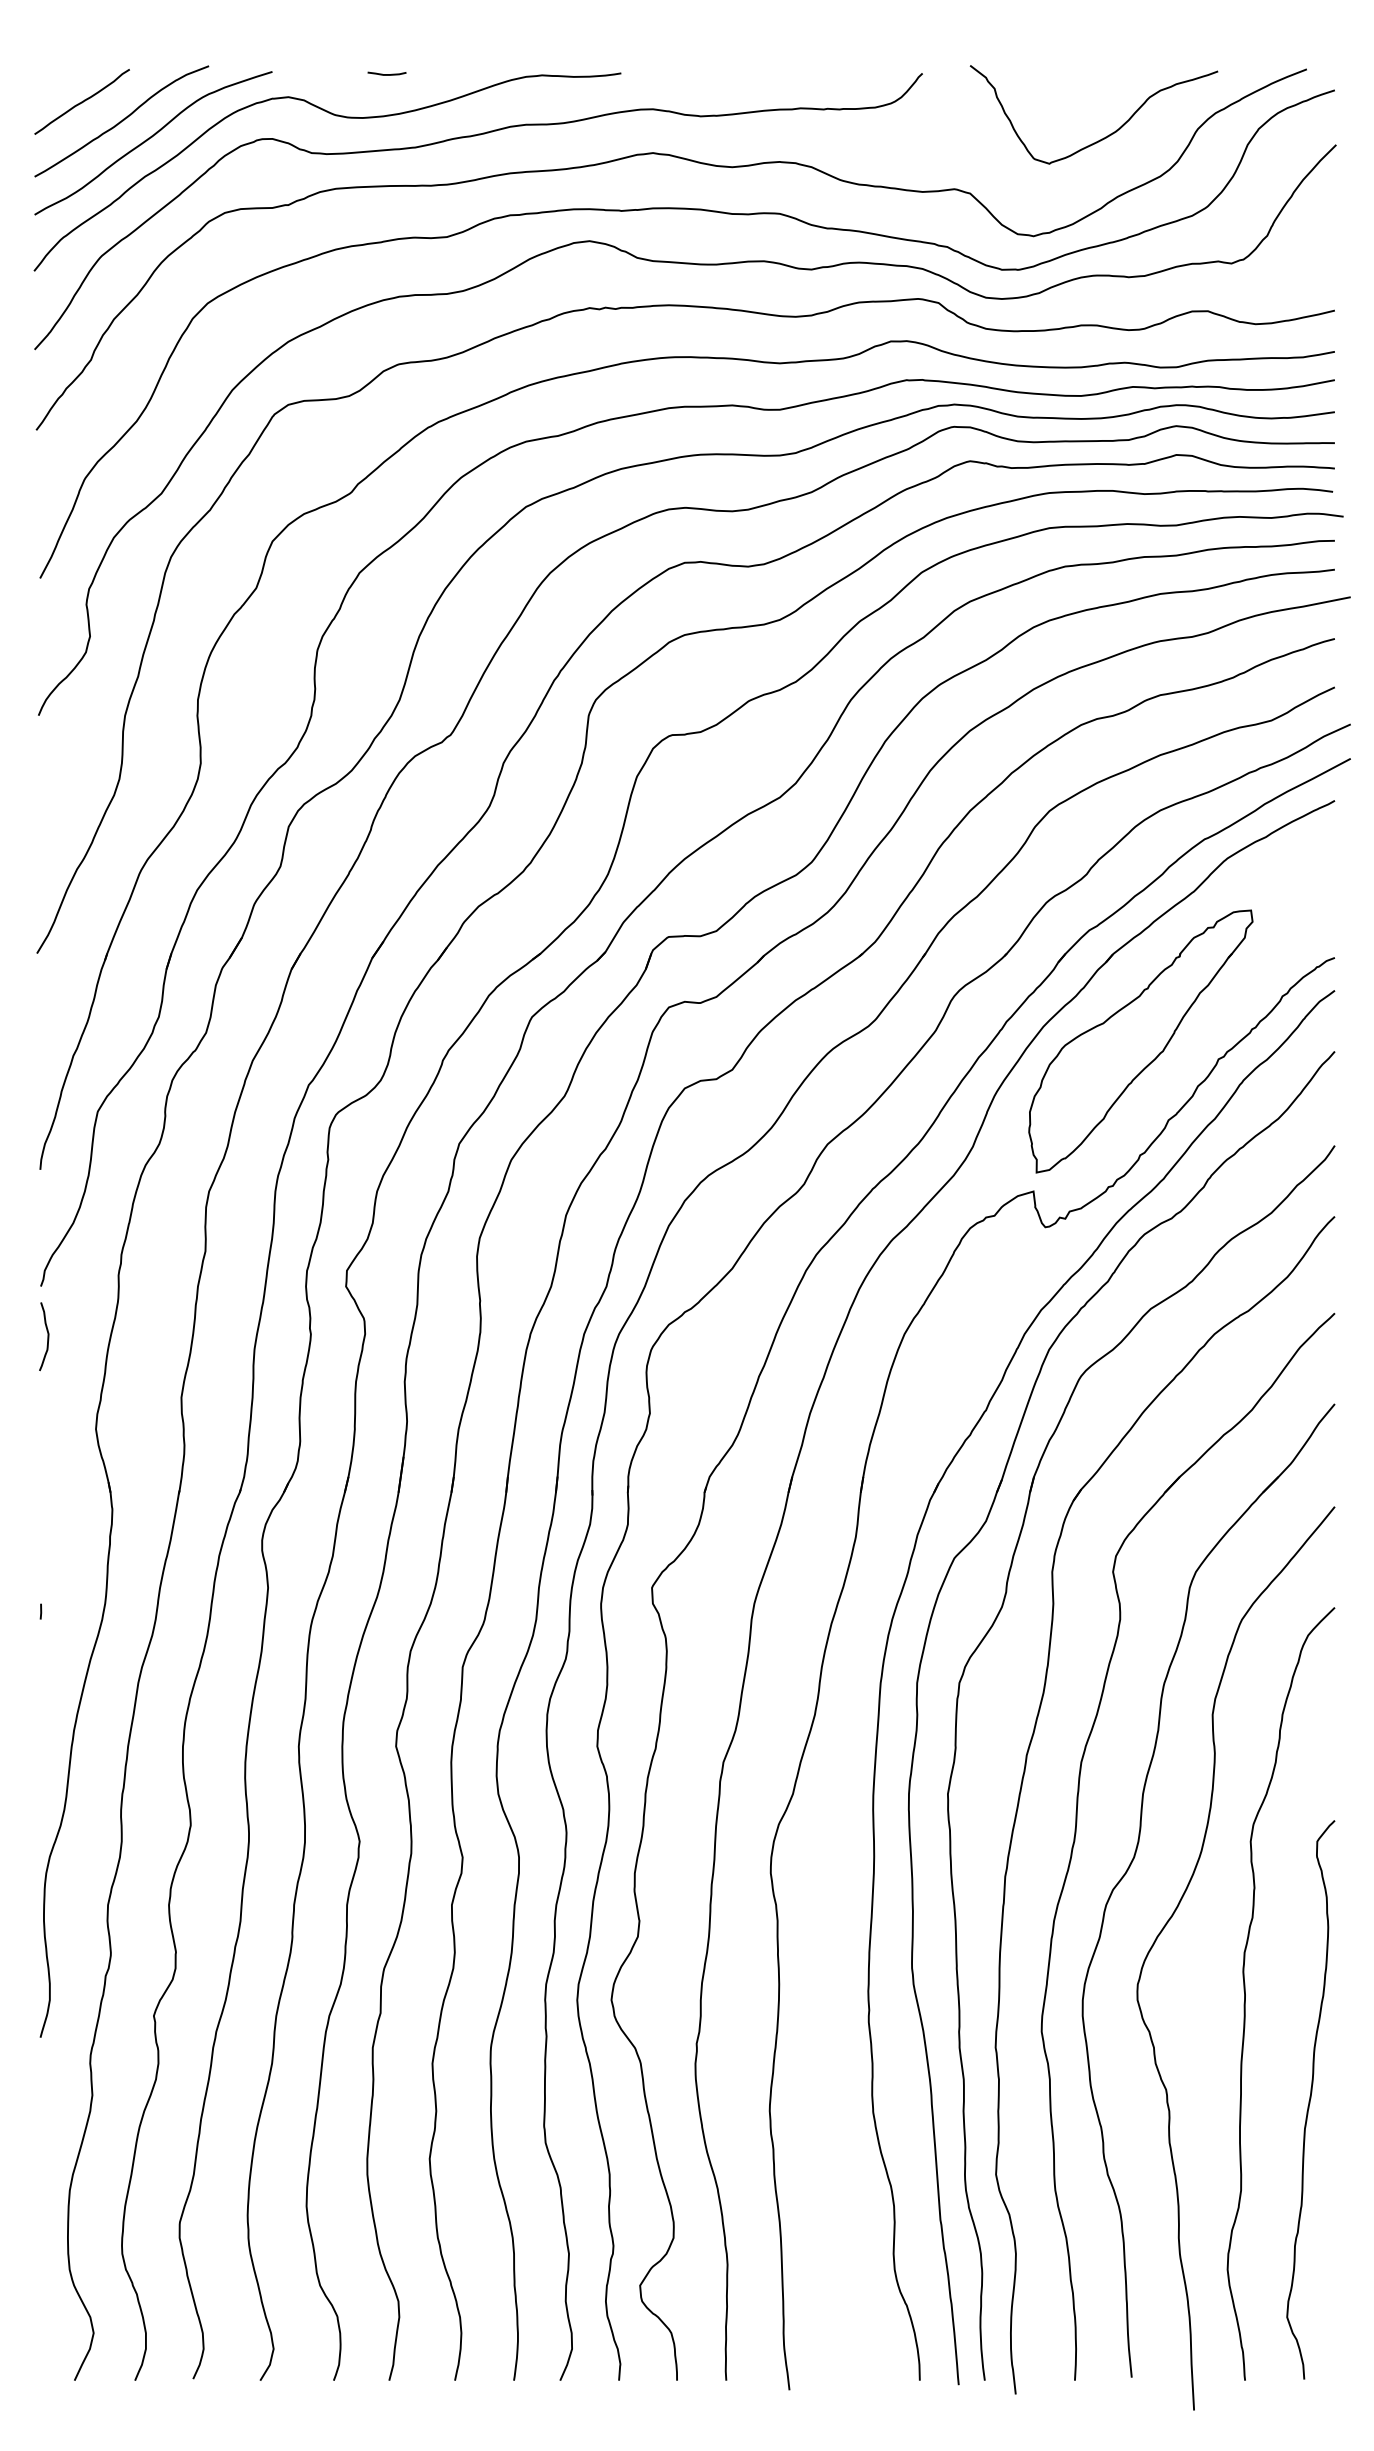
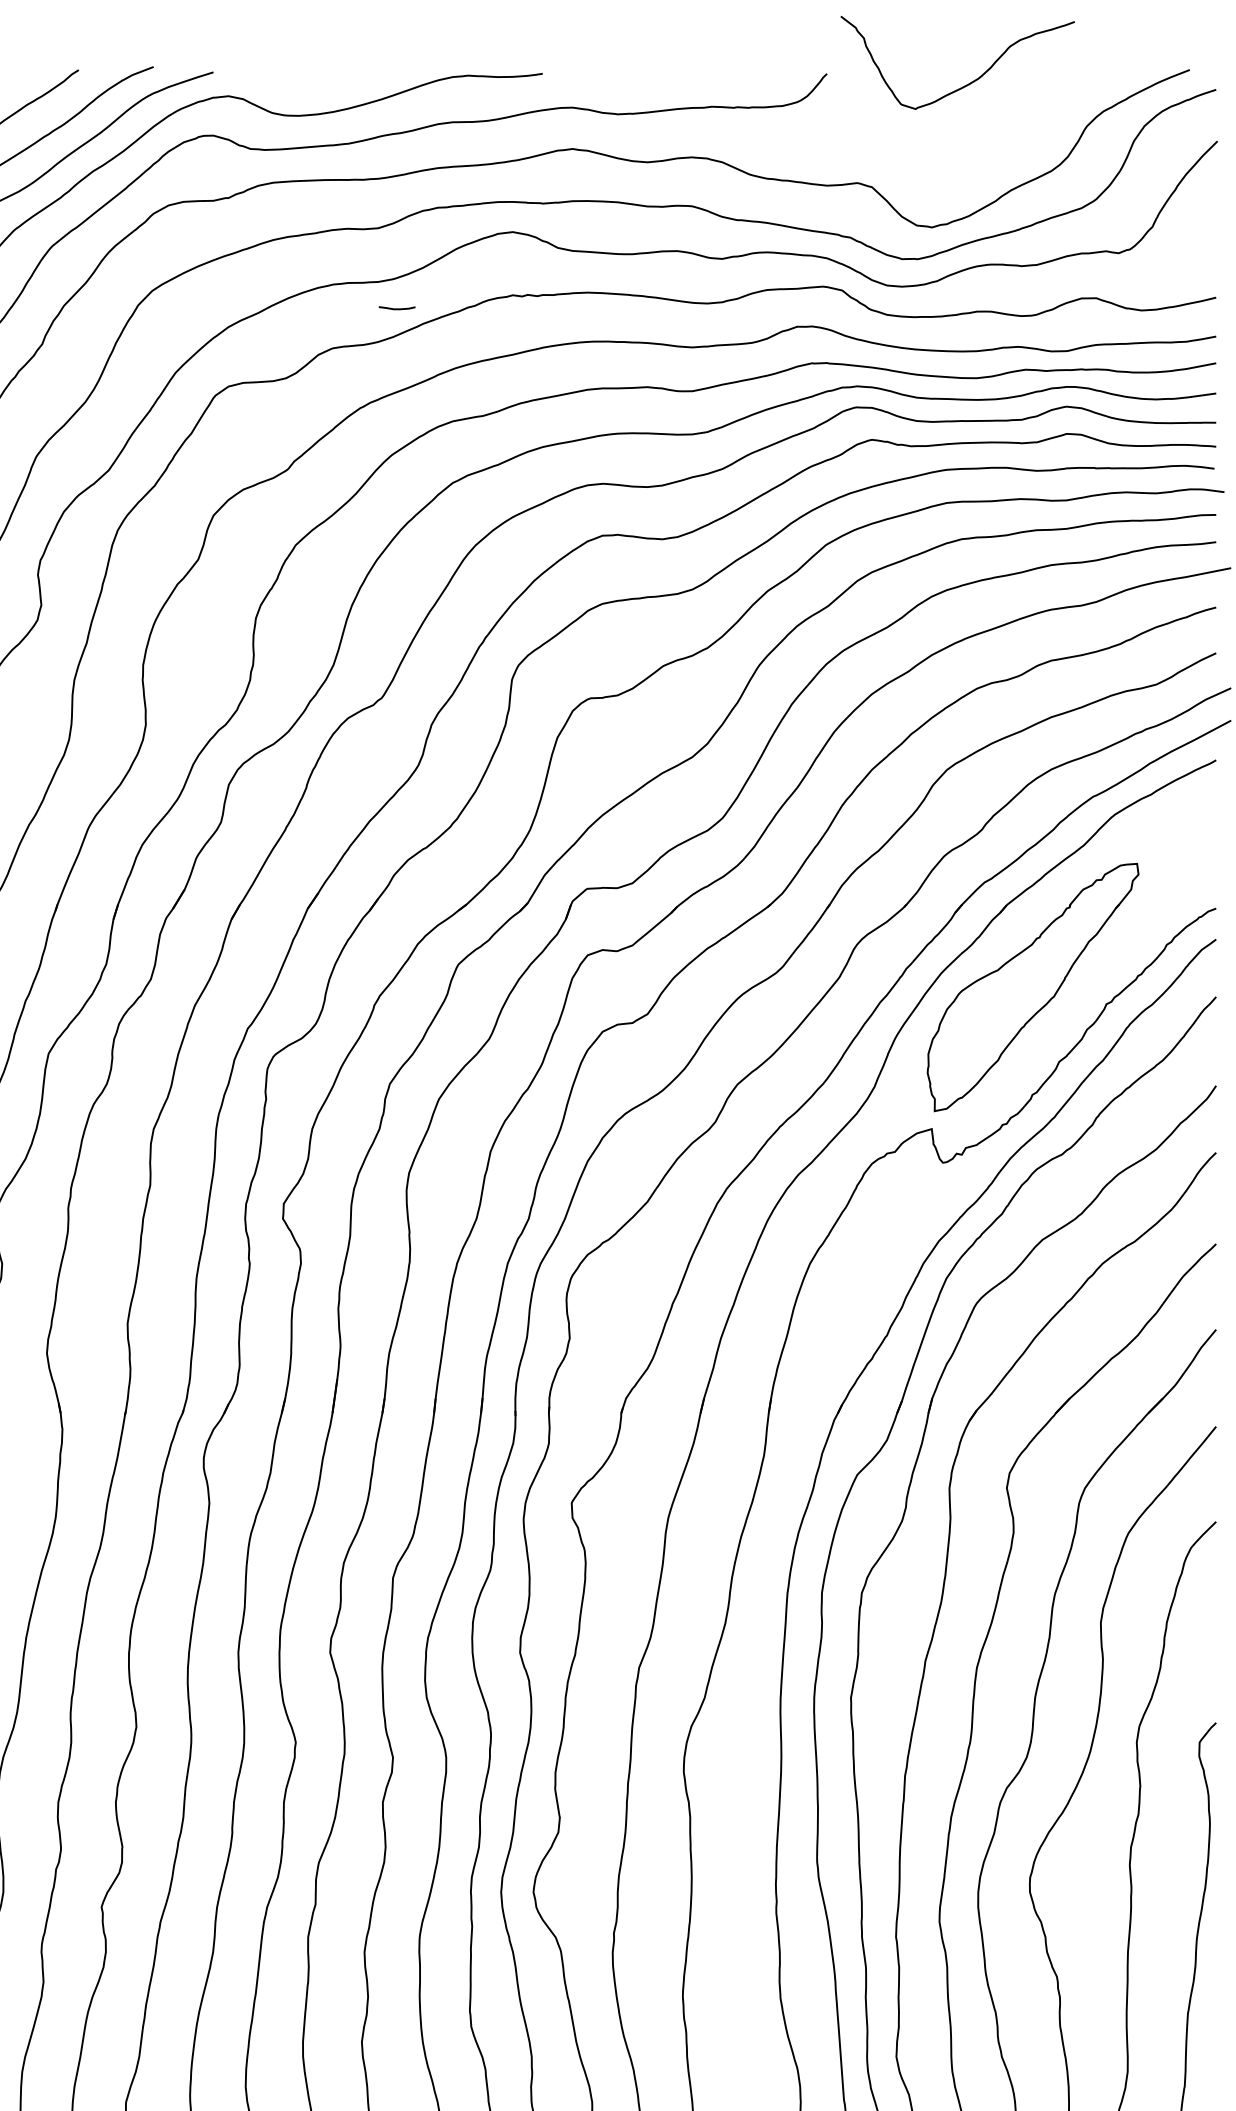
curve: (386, 74) -> (396, 308), moved
curve: (1105, 136) -> (968, 83), moved

